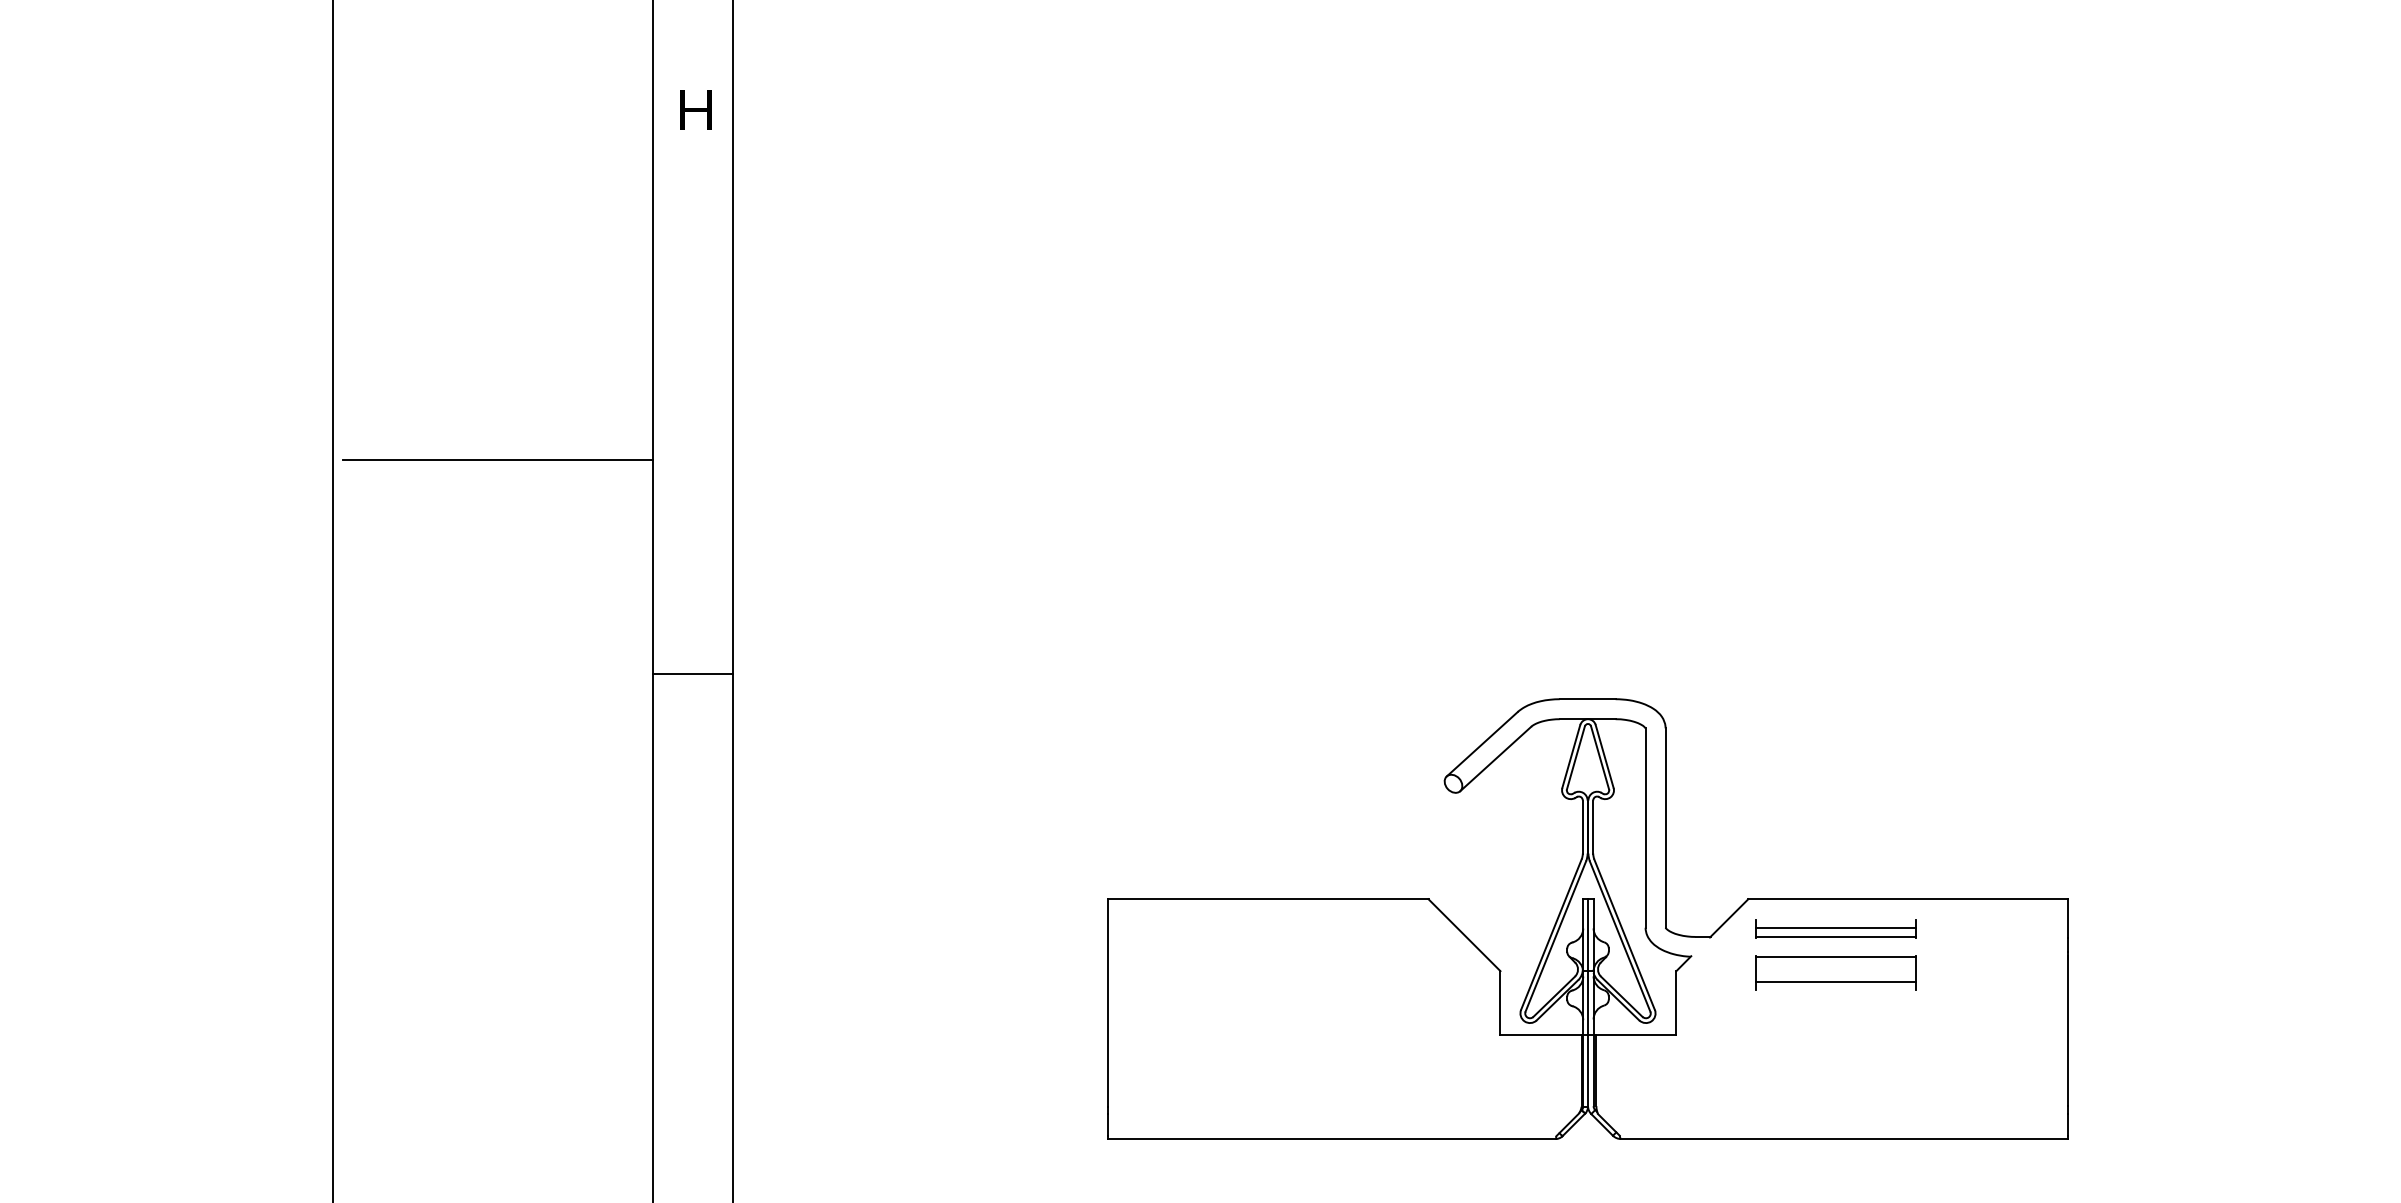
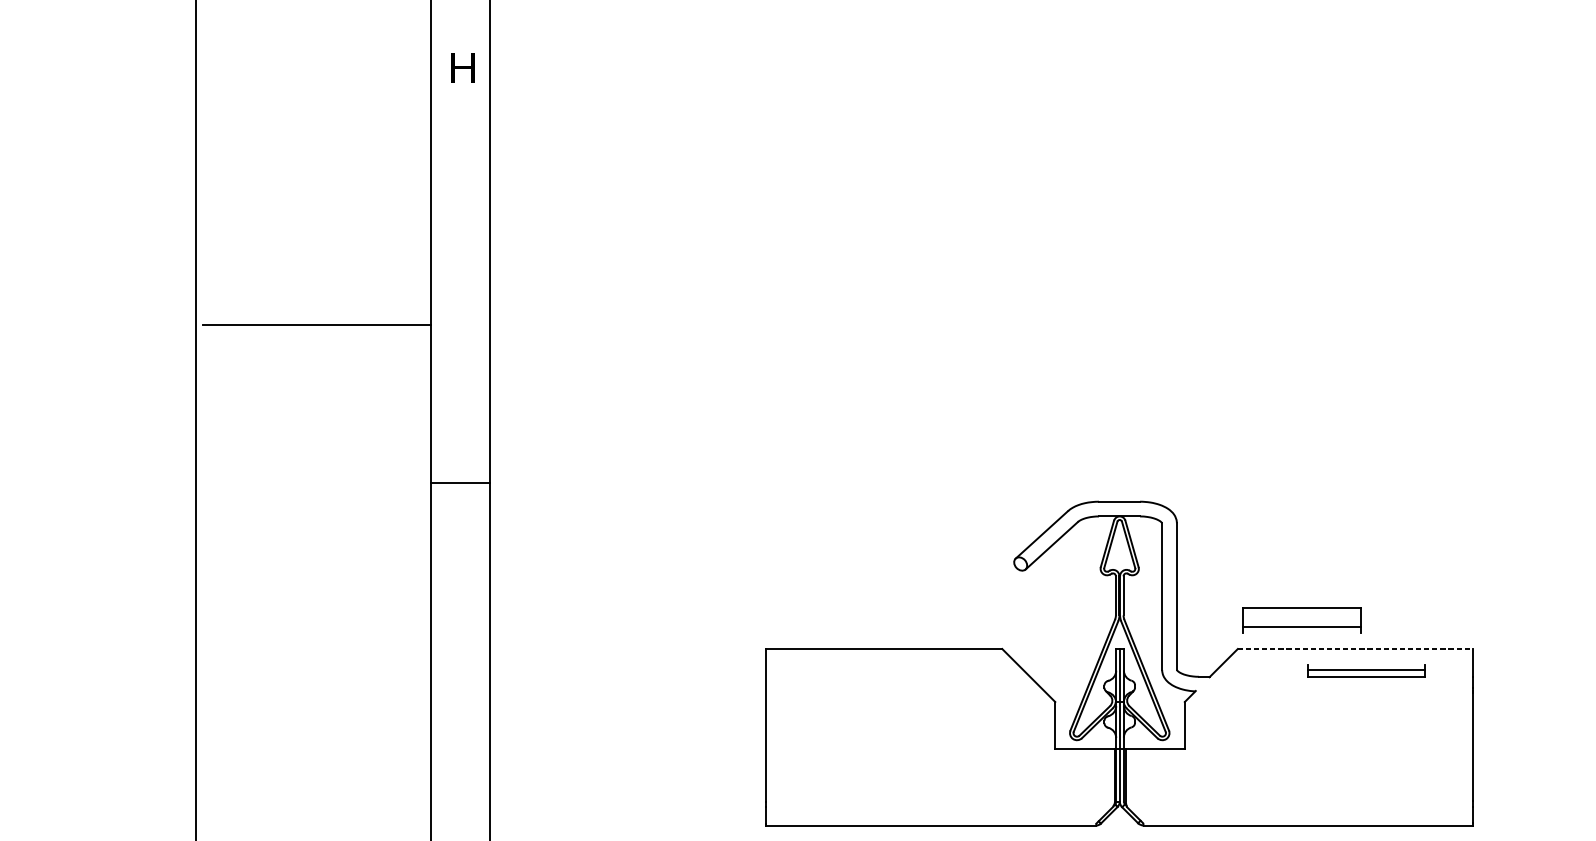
line: (1908, 899) -> (1355, 649), solid -> dashed
part: (1835, 928) -> (1366, 670), moved
part: (1835, 972) -> (1302, 619), moved

